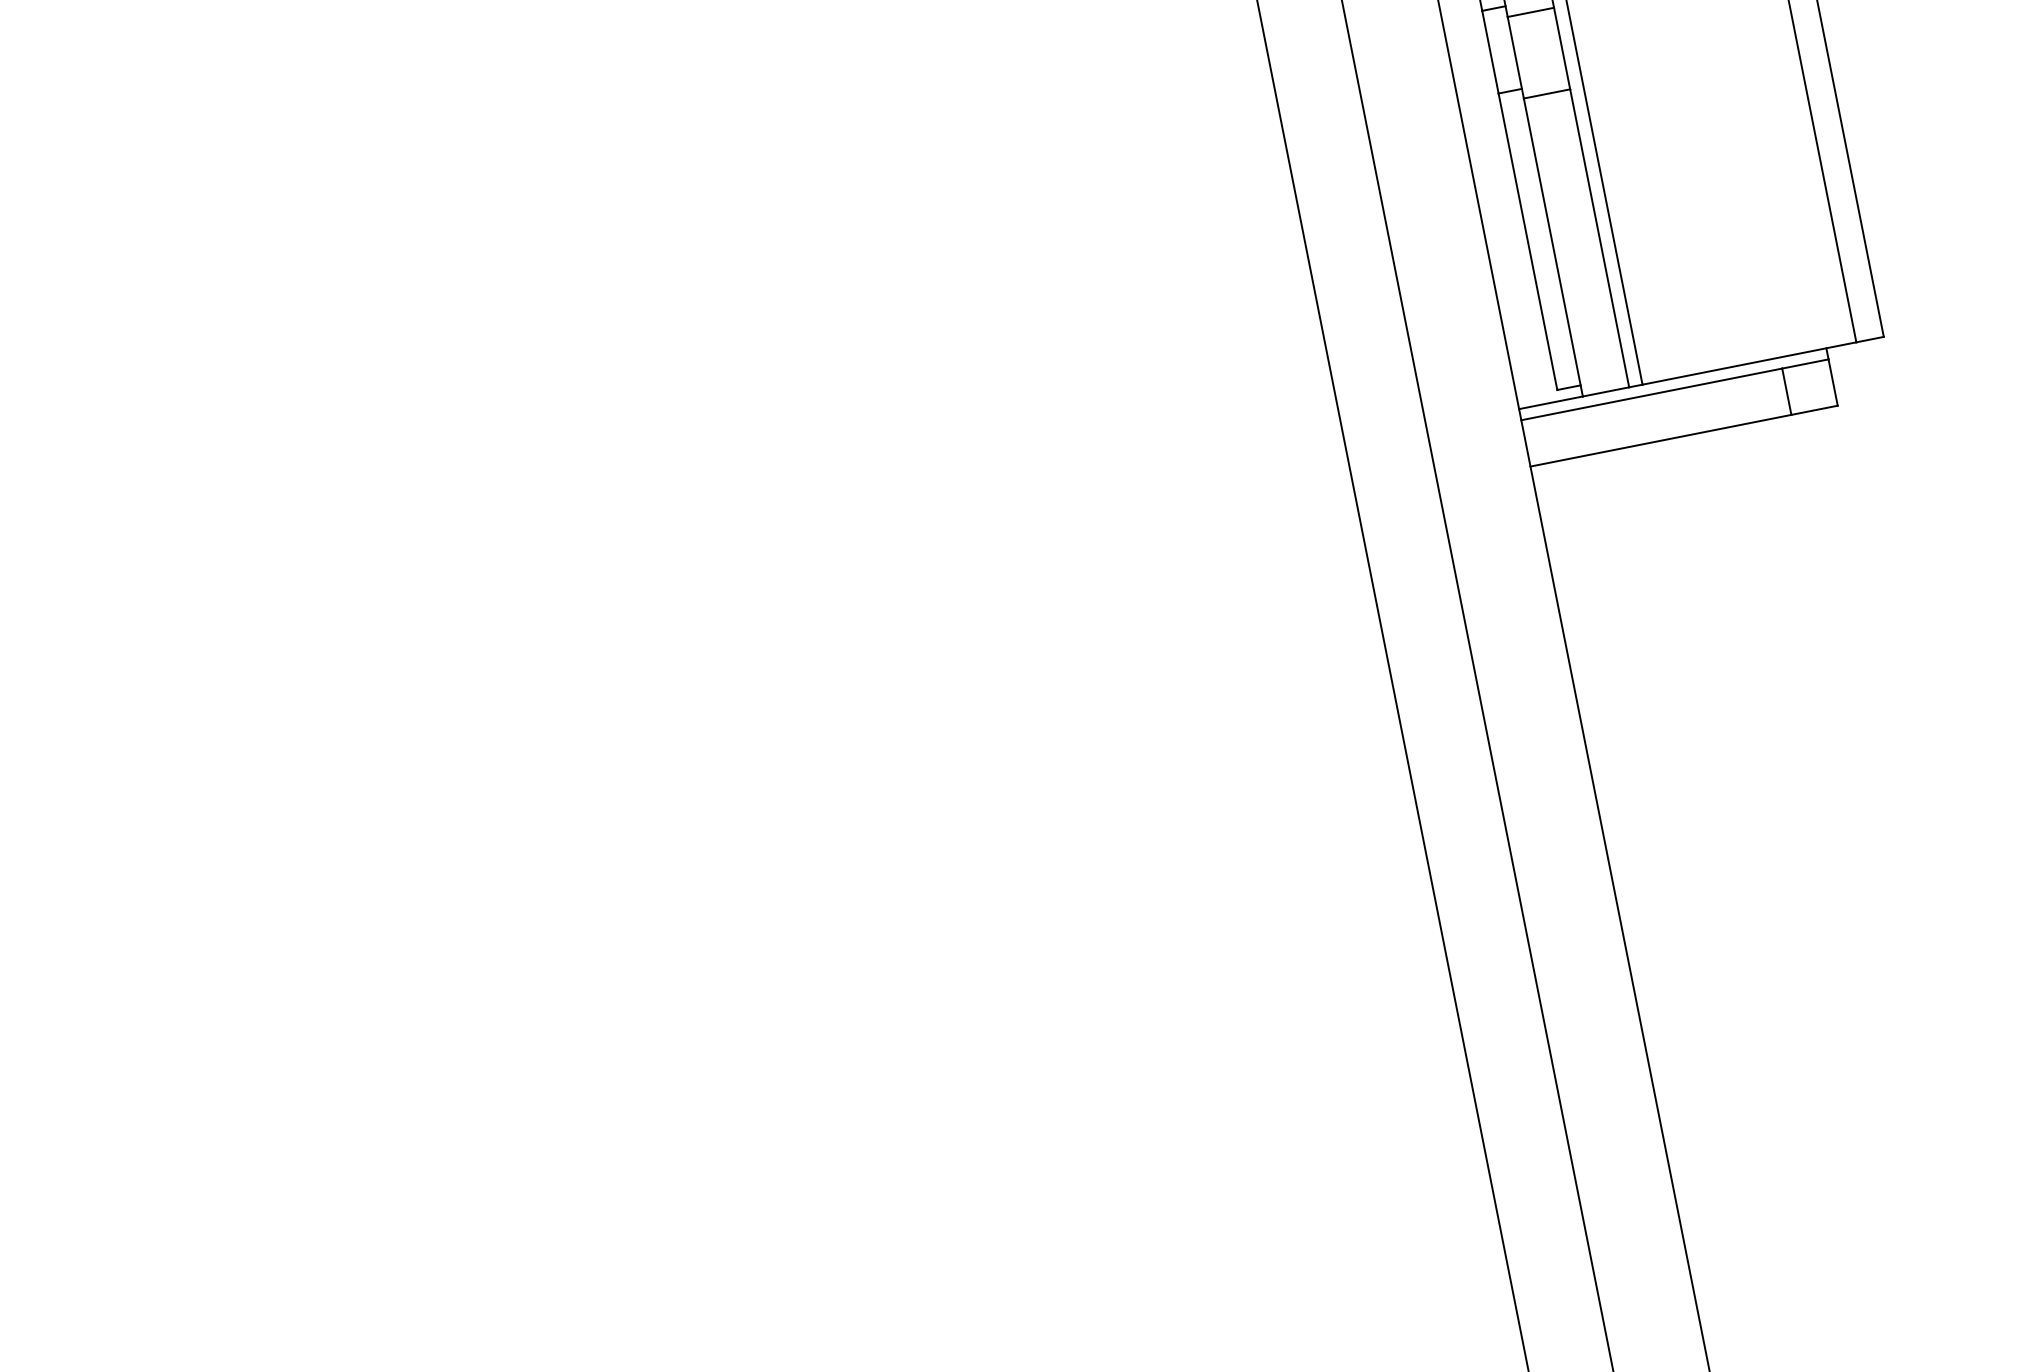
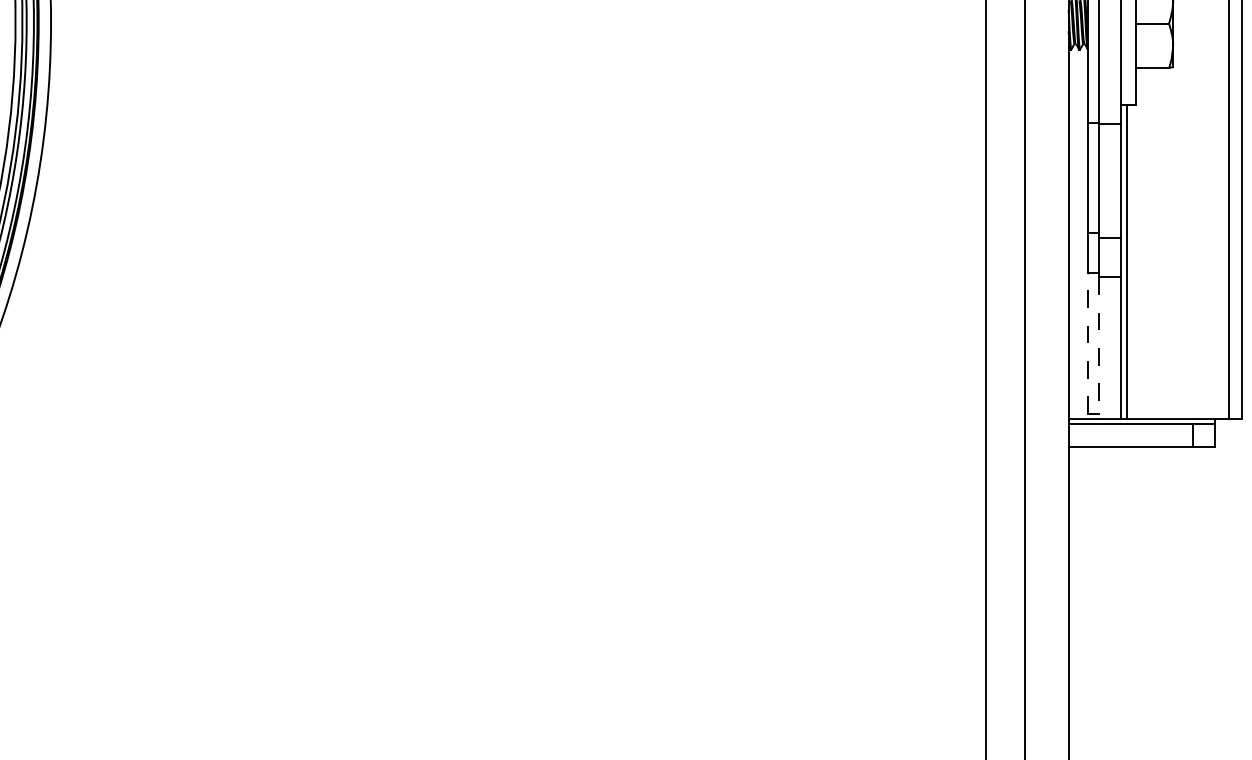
line: (1527, 242) -> (1087, 343), solid -> dashed
line: (1554, 247) -> (1099, 348), solid -> dashed

